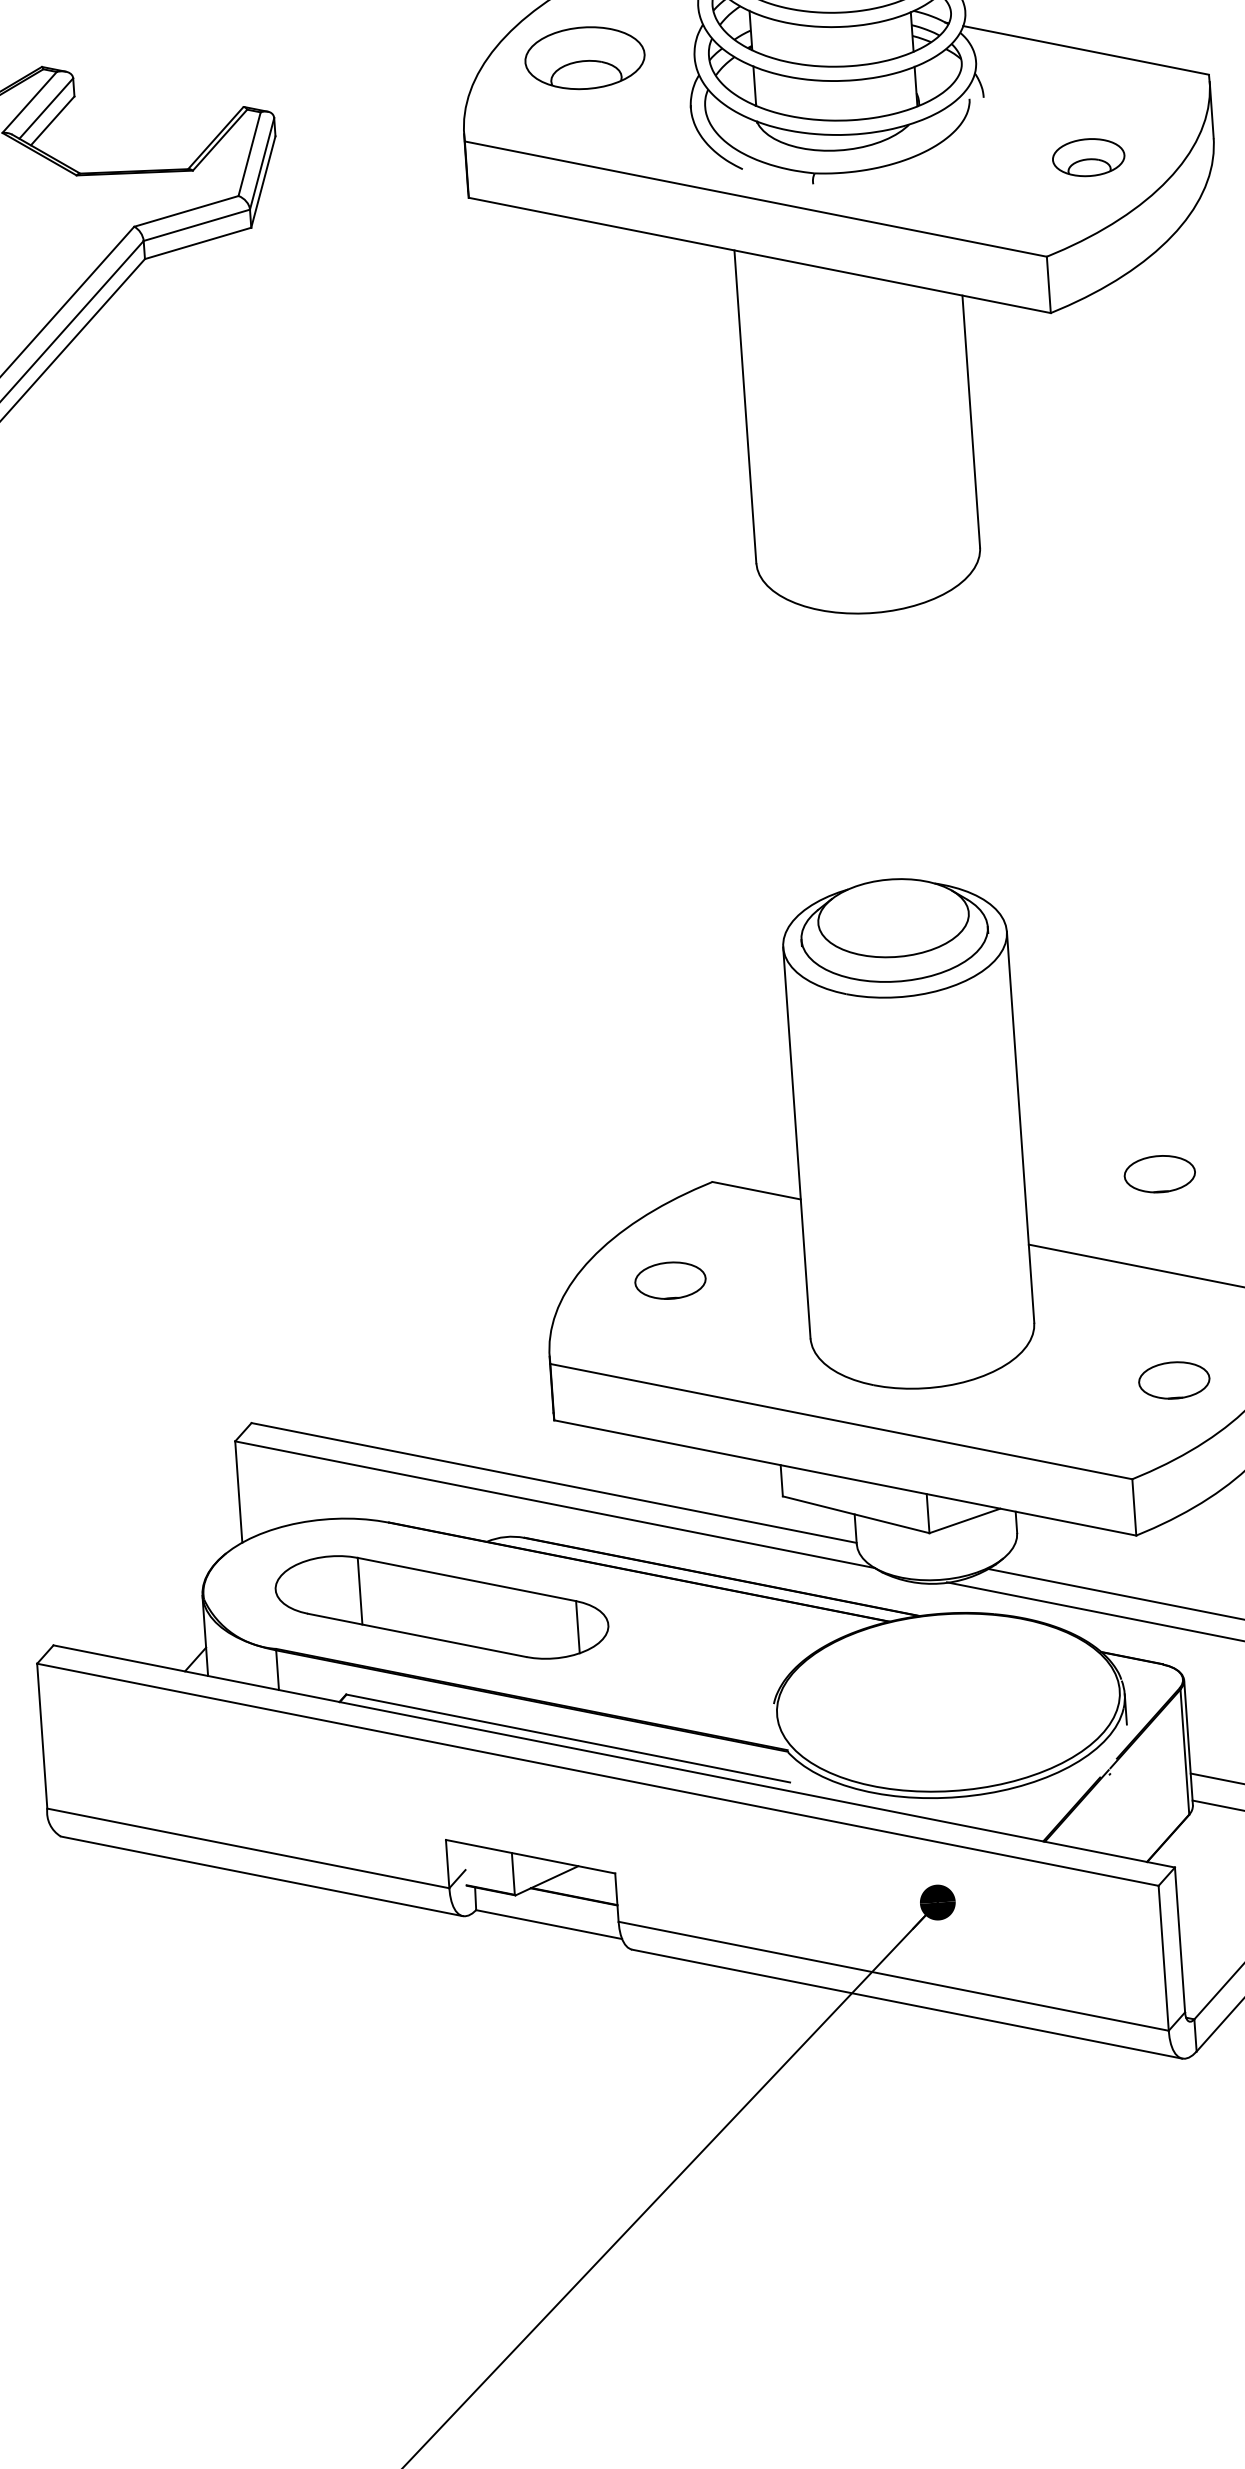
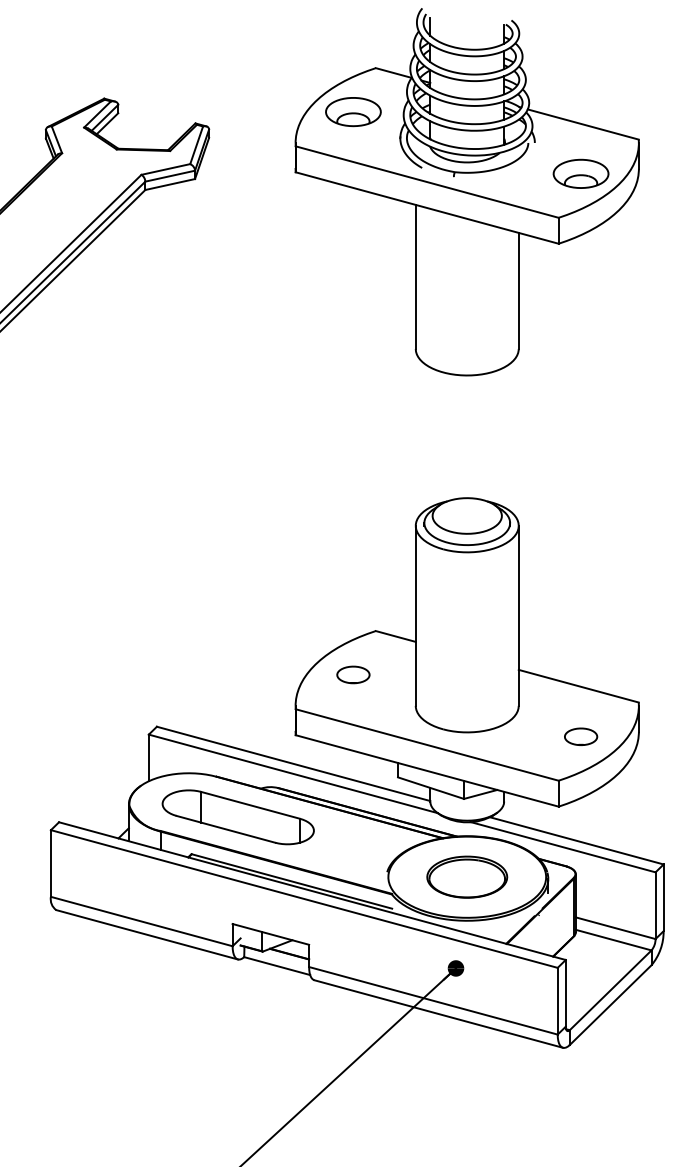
part: (1087, 157) -> (580, 173), size x1.67
part: (1160, 1173) -> (581, 641), removed
part: (948, 1701) -> (467, 876), added

